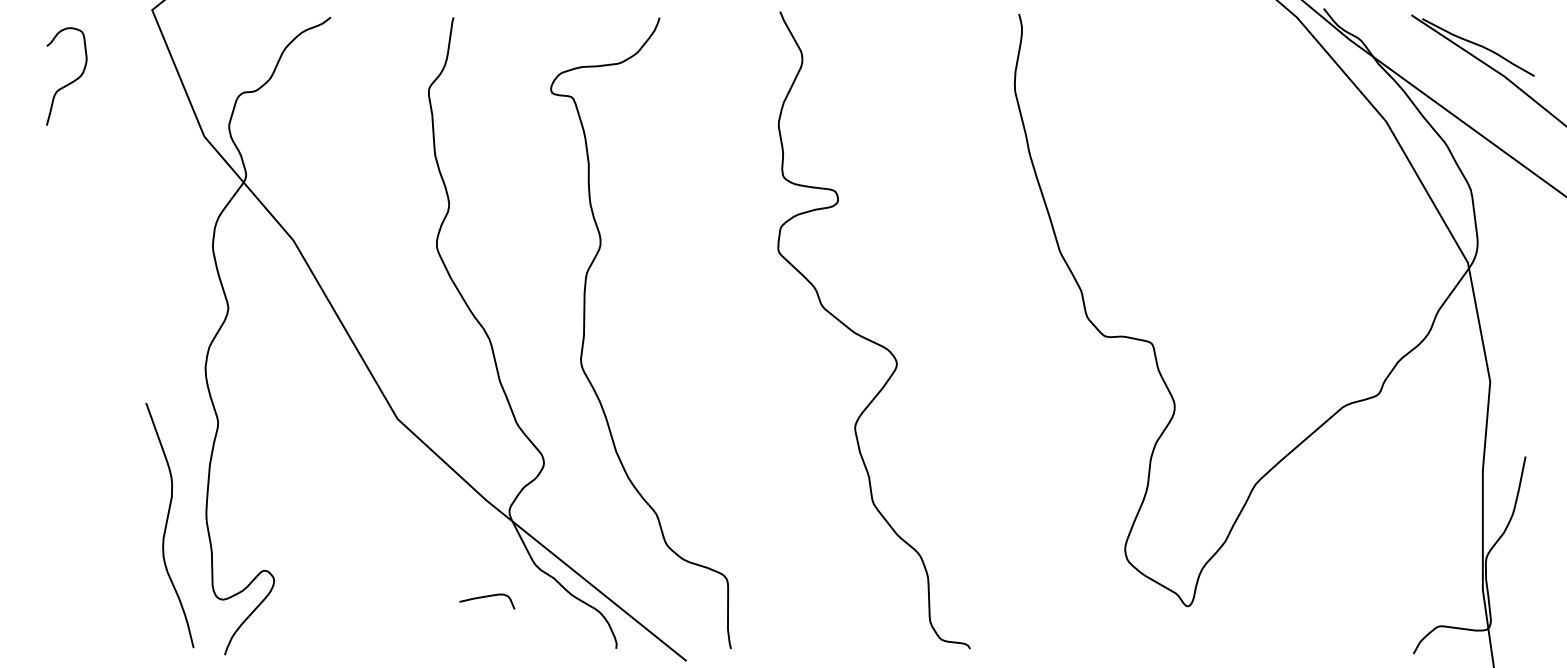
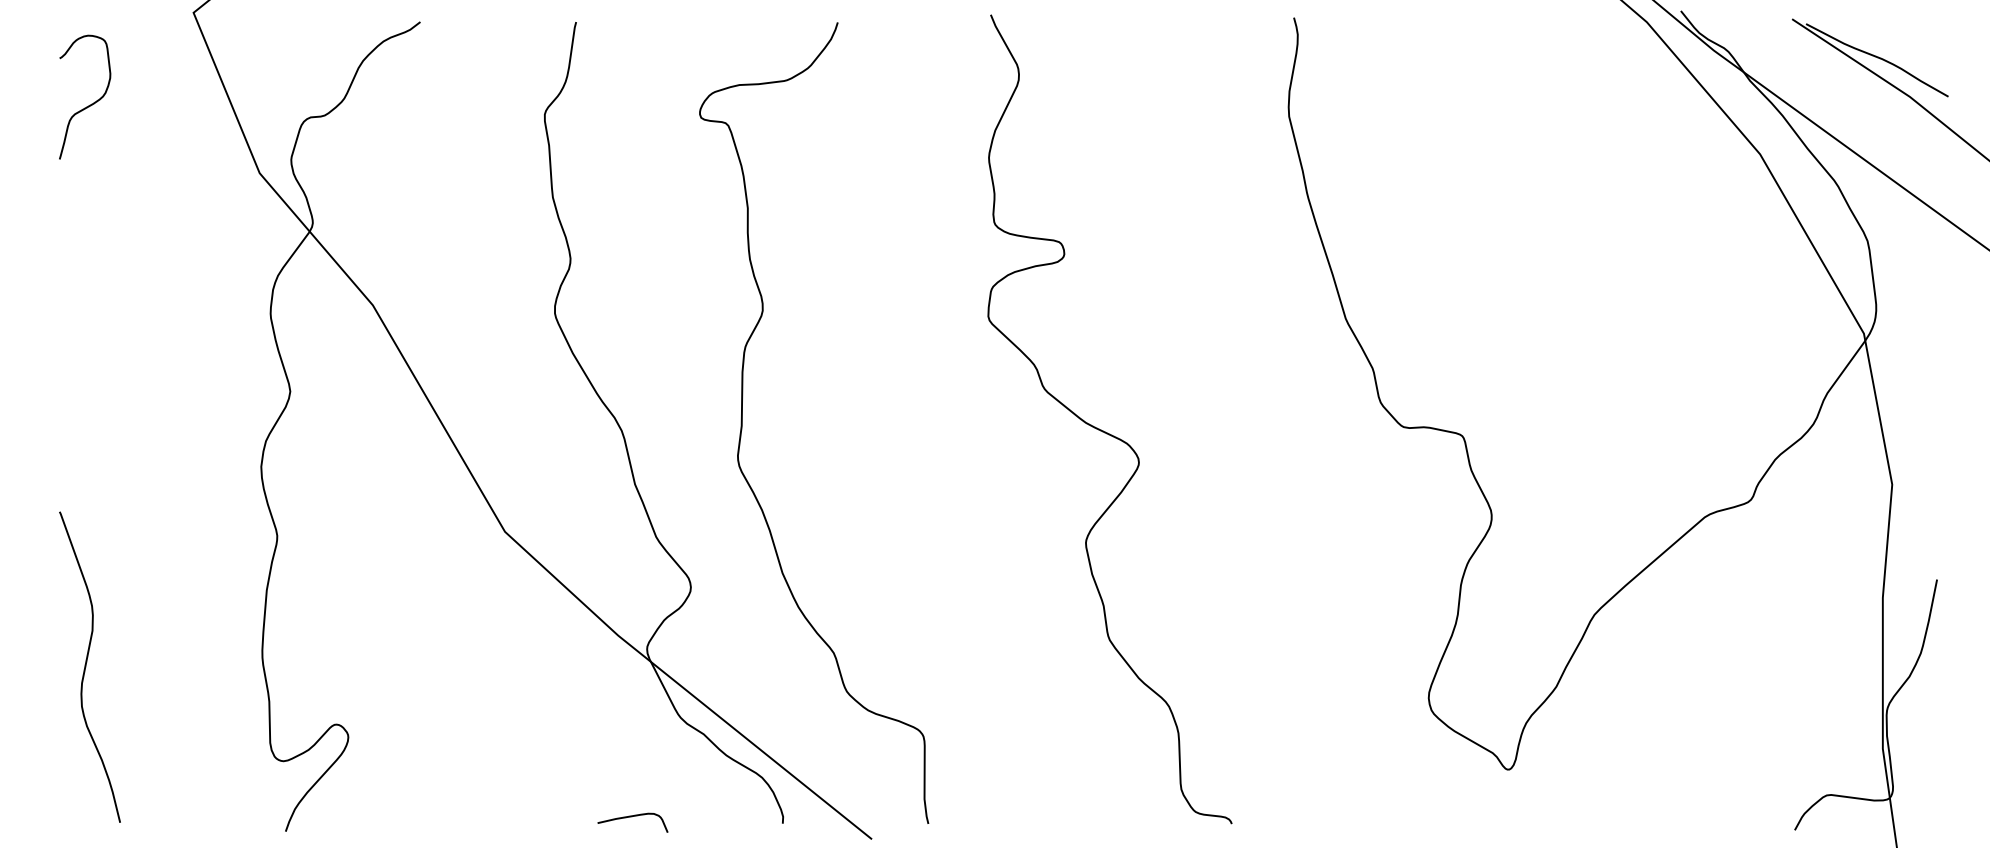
curve: (167, 525) -> (86, 666), moved
curve: (486, 597) -> (632, 817), moved

